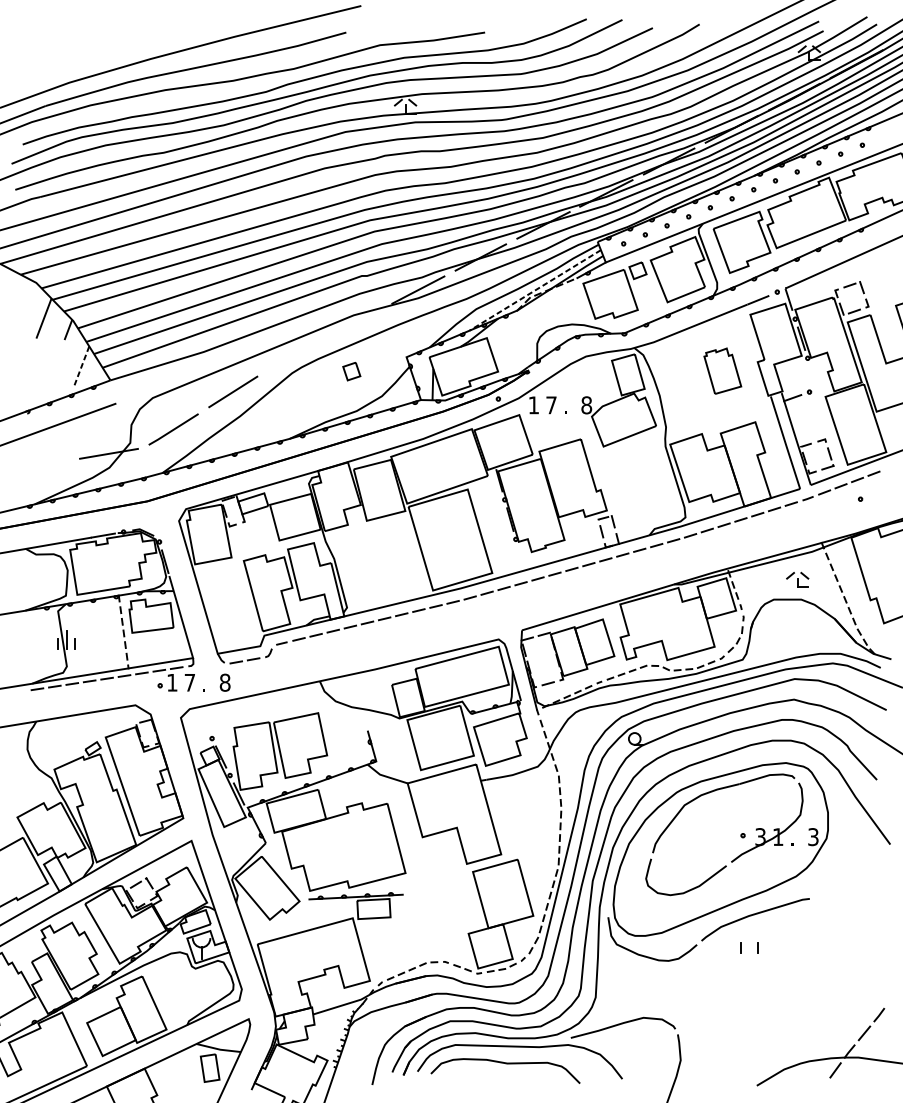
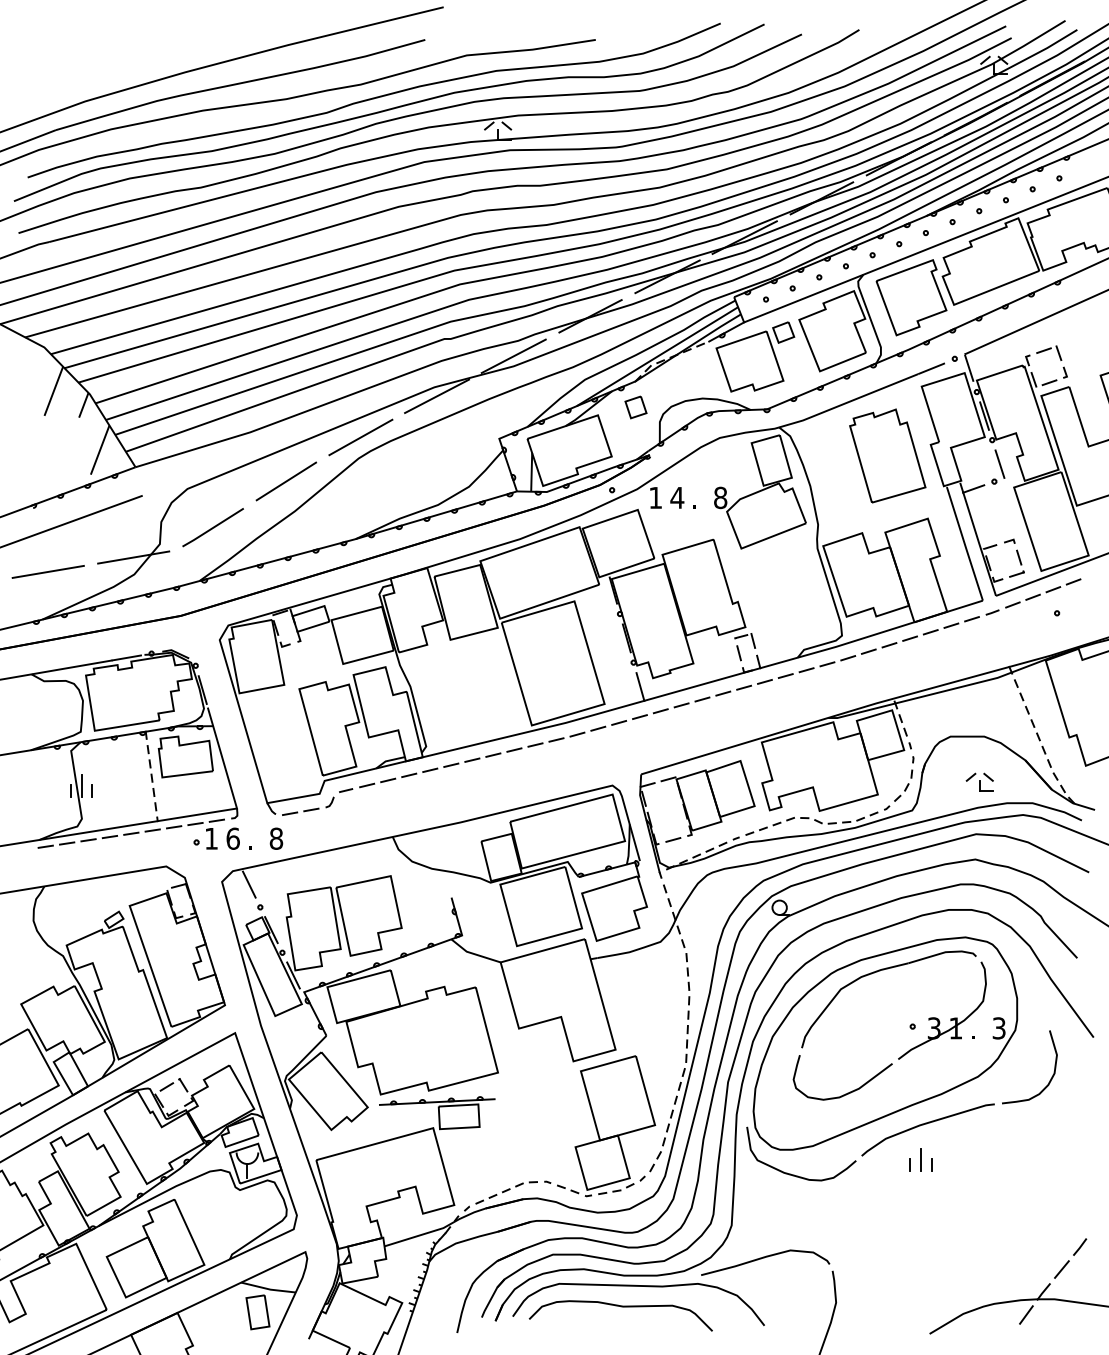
line: (535, 290) -> (657, 356), dashed -> solid
line: (356, 322) -> (437, 396), added
line: (293, 356) -> (360, 437), added
line: (81, 366) -> (99, 450), dashed -> solid
part: (722, 370) -> (887, 455), size x1.67
part: (351, 371) -> (635, 407), moved
line: (813, 377) -> (999, 463), added
text: (551, 404) -> (677, 497), 7 -> 4
line: (38, 465) -> (47, 571), added
line: (521, 558) -> (640, 686), added
part: (797, 579) -> (979, 781), moved
text: (189, 682) -> (232, 838), 7 -> 6
line: (203, 719) -> (249, 884), added
curve: (855, 877) -> (1050, 1078), added
line: (749, 943) -> (920, 1159), added

